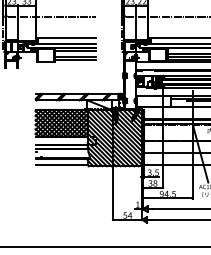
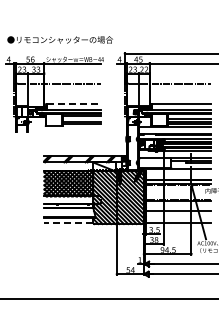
line: (66, 38) -> (73, 104), solid -> dashed
line: (61, 165) -> (68, 223), solid -> dashed

